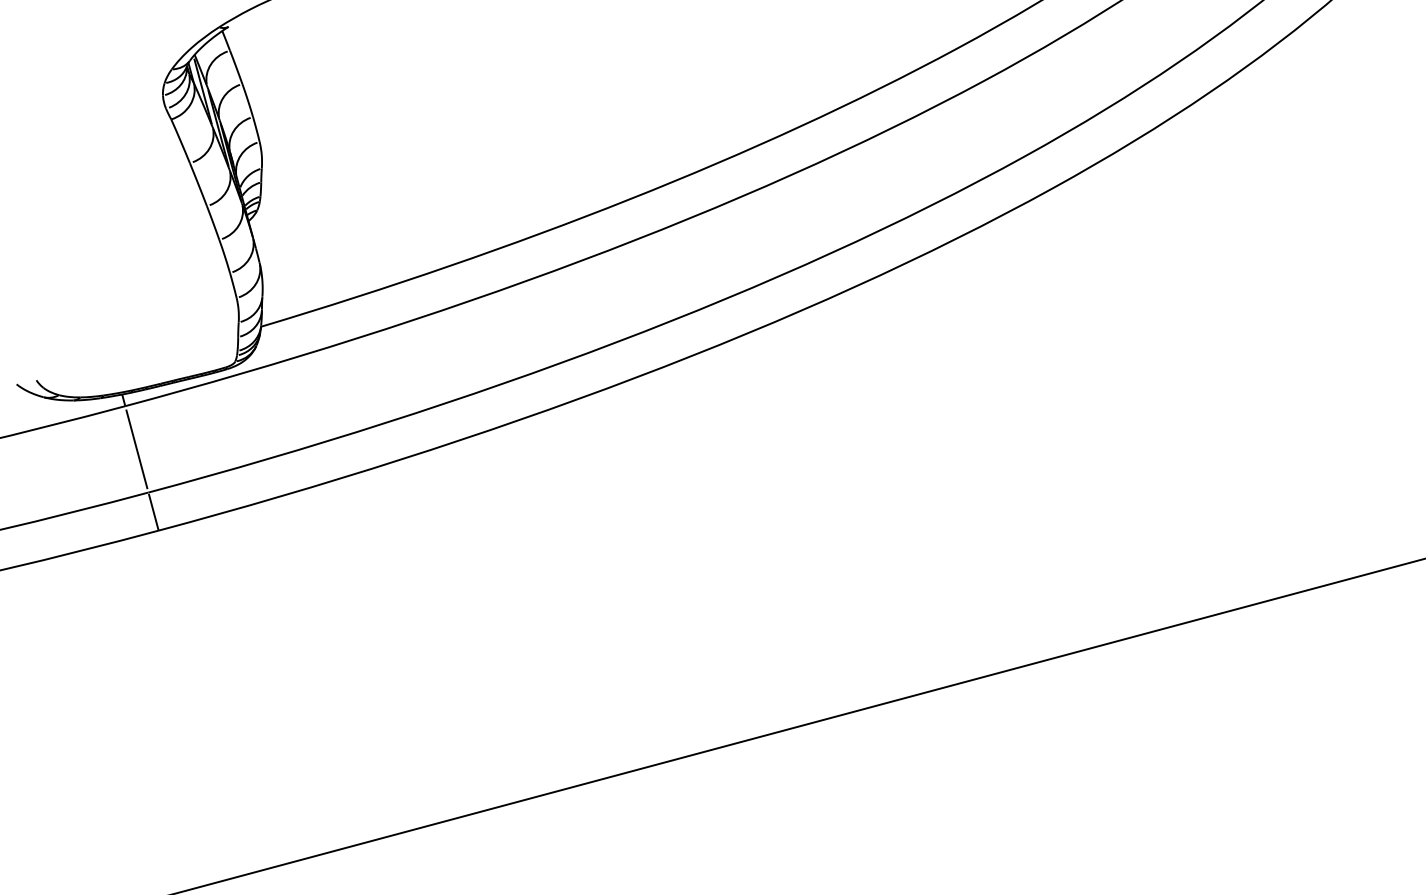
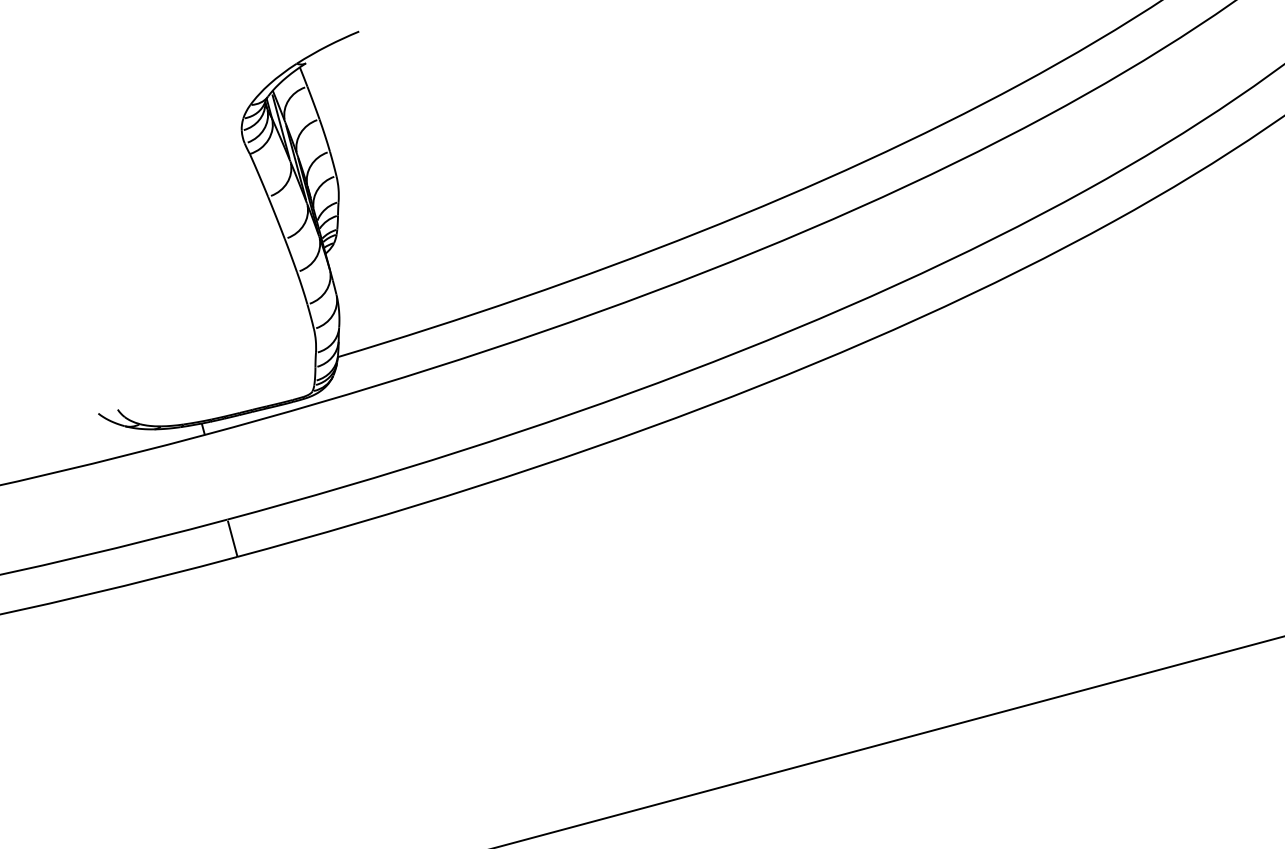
line: (136, 449) -> (215, 477), removed

